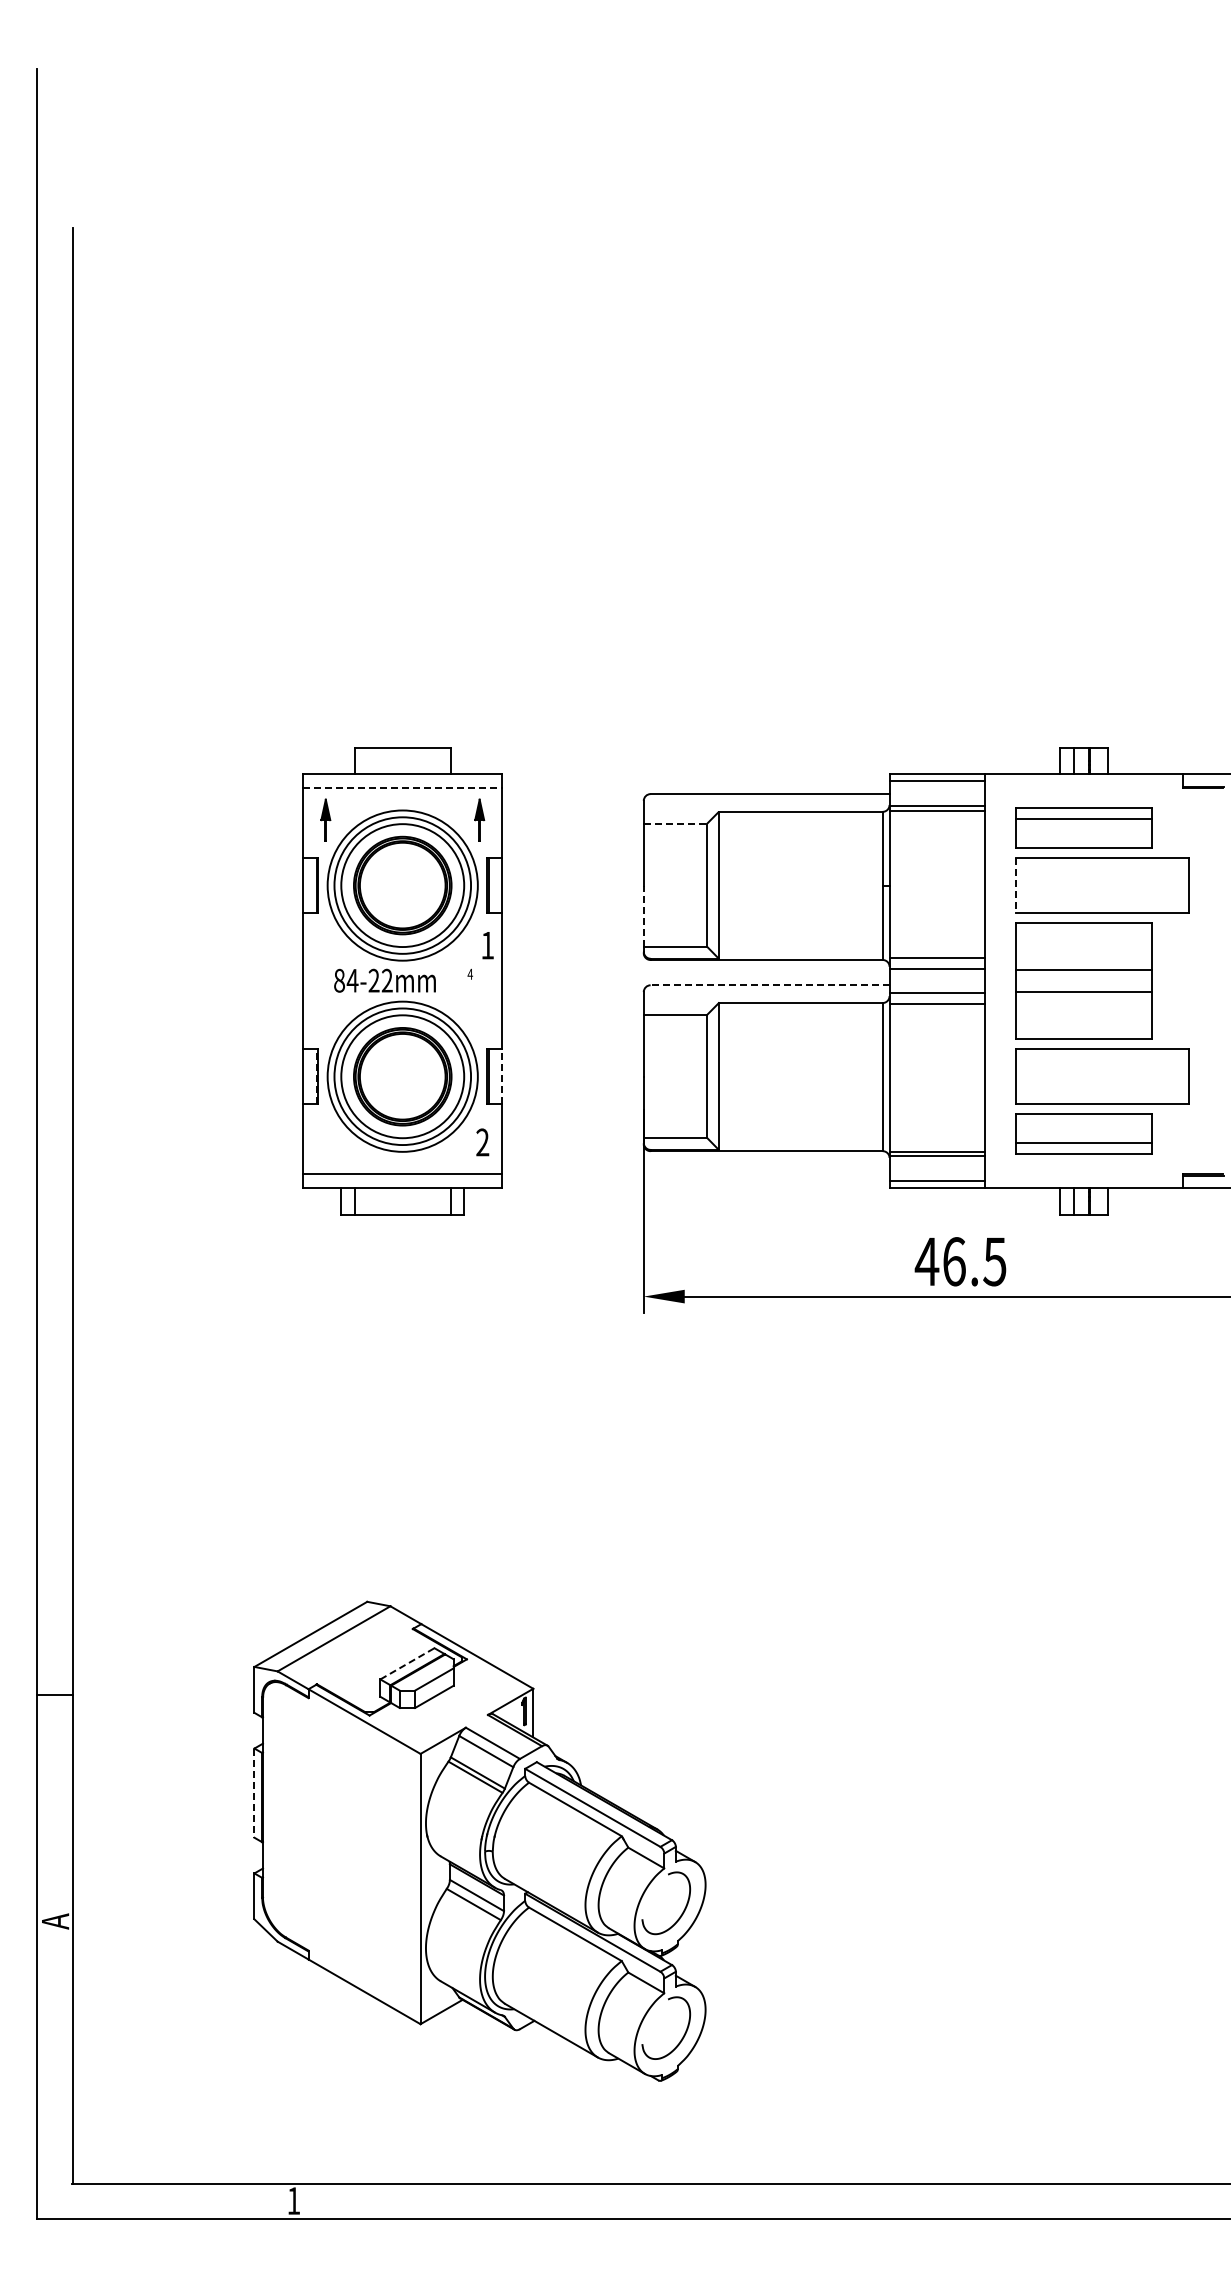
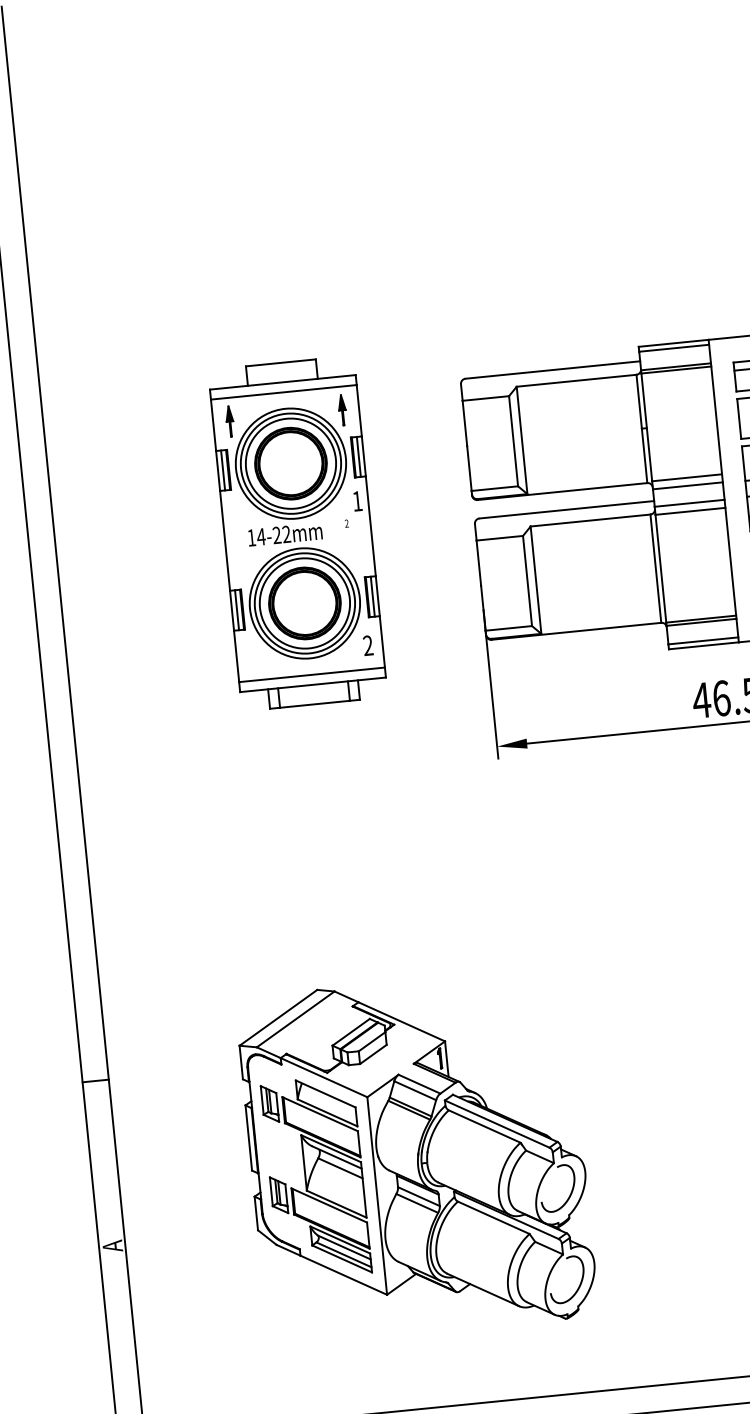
line: (402, 787) -> (283, 392), dashed -> solid
line: (675, 823) -> (485, 398), dashed -> solid
line: (309, 885) -> (222, 470), added
line: (495, 885) -> (358, 456), added
line: (1015, 886) -> (739, 419), dashed -> solid
line: (643, 916) -> (469, 468), dashed -> solid
text: (470, 973) -> (346, 523), 4 -> 2
text: (339, 980) -> (251, 537), 84-22mm -> 14-22mm
line: (769, 985) -> (566, 509), dashed -> solid
line: (309, 1076) -> (236, 610), added
line: (316, 1076) -> (241, 609), dashed -> solid
line: (495, 1076) -> (372, 596), added
line: (502, 1076) -> (377, 596), dashed -> solid
line: (407, 1663) -> (351, 1032), dashed -> solid
line: (254, 1793) -> (248, 1138), dashed -> solid
part: (340, 1856) -> (316, 1178), added

